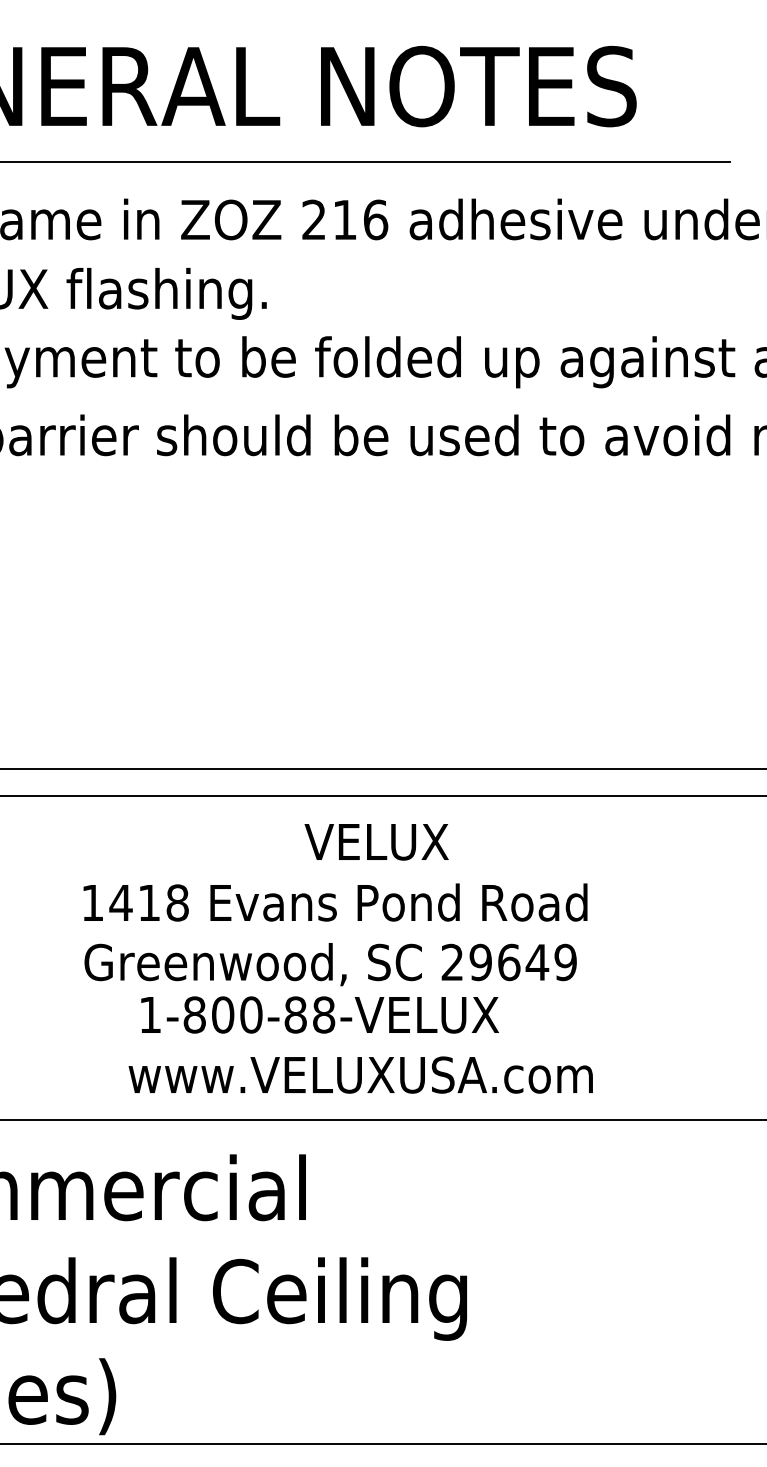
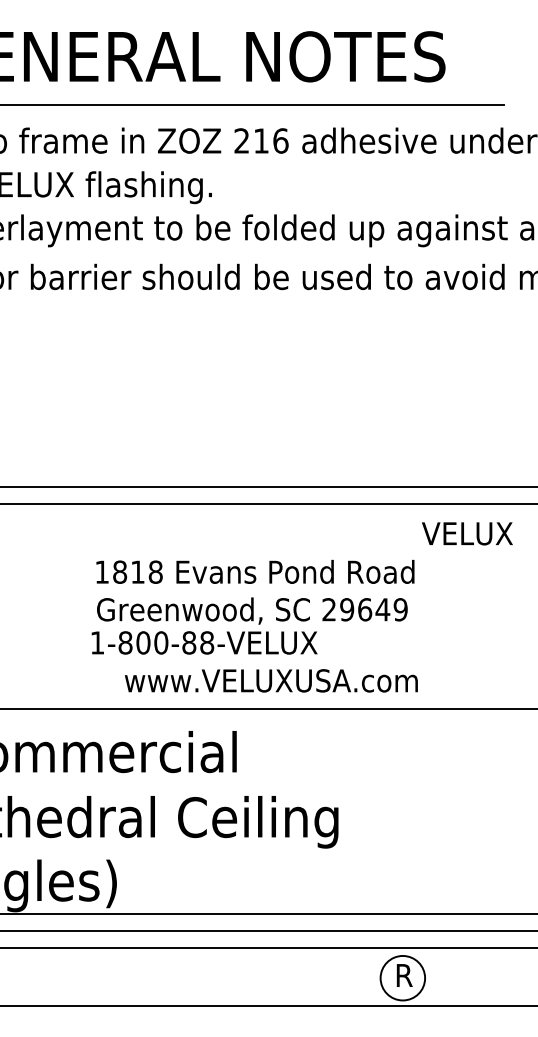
text: (376, 841) -> (467, 533), moved
text: (120, 901) -> (119, 571), 1418 -> 1818
text: (319, 1014) -> (204, 642), moved

